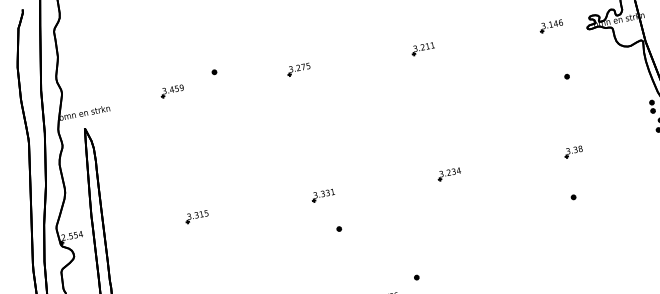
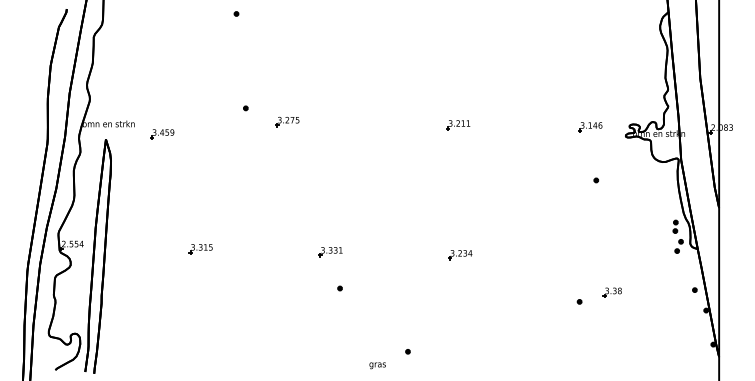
part: (298, 69) -> (287, 121), moved
part: (172, 91) -> (162, 134), moved
part: (572, 151) -> (611, 292), moved

